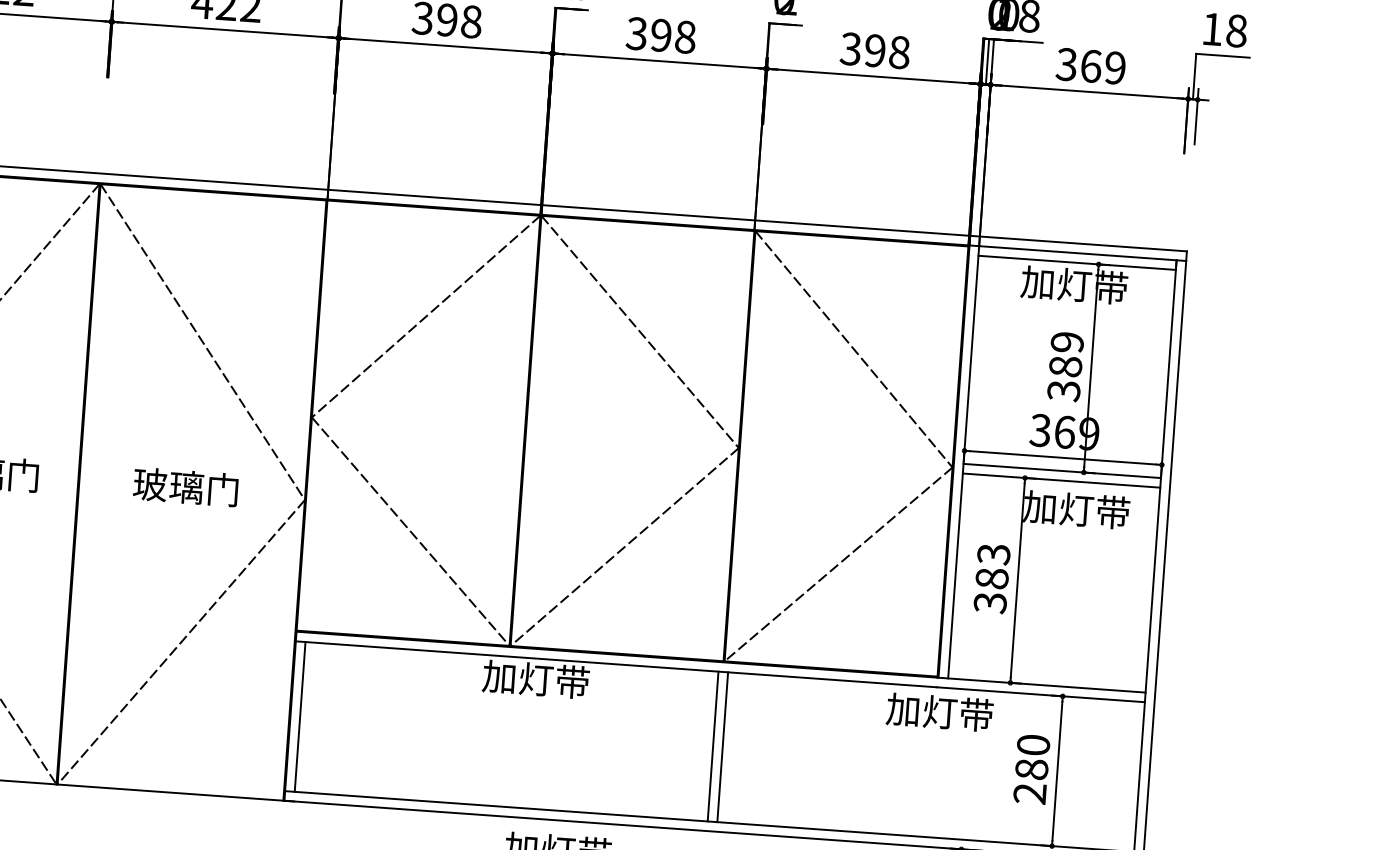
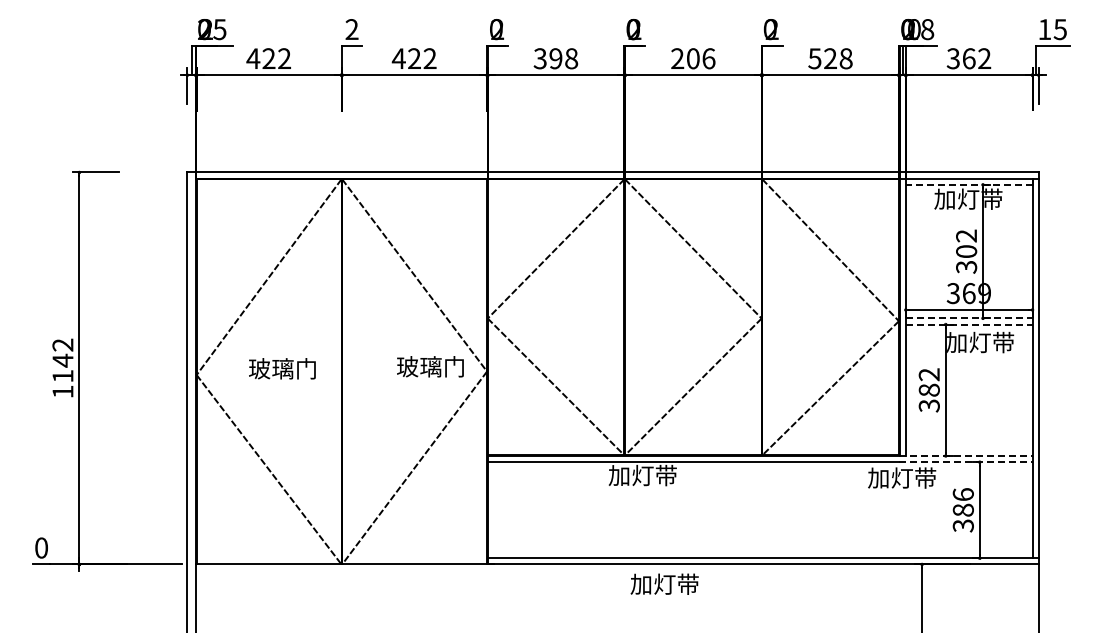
text: (1235, 30) -> (1059, 29), 18 -> 15
text: (661, 35) -> (693, 58), 398 -> 206
text: (862, 49) -> (822, 58), 398 -> 528
text: (1115, 67) -> (984, 58), 369 -> 362
line: (1076, 262) -> (968, 184), solid -> dashed
text: (1066, 353) -> (966, 243), 389 -> 302
line: (1062, 471) -> (969, 318), solid -> dashed
line: (1062, 480) -> (969, 324), solid -> dashed
text: (185, 486) -> (430, 366), moved
text: (994, 554) -> (929, 374), 383 -> 382
line: (1041, 685) -> (965, 456), solid -> dashed
line: (1040, 695) -> (965, 462), solid -> dashed
line: (299, 717) -> (493, 510), removed
line: (712, 746) -> (758, 510), removed
line: (723, 747) -> (765, 510), removed
text: (1030, 769) -> (962, 510), 280 -> 386

